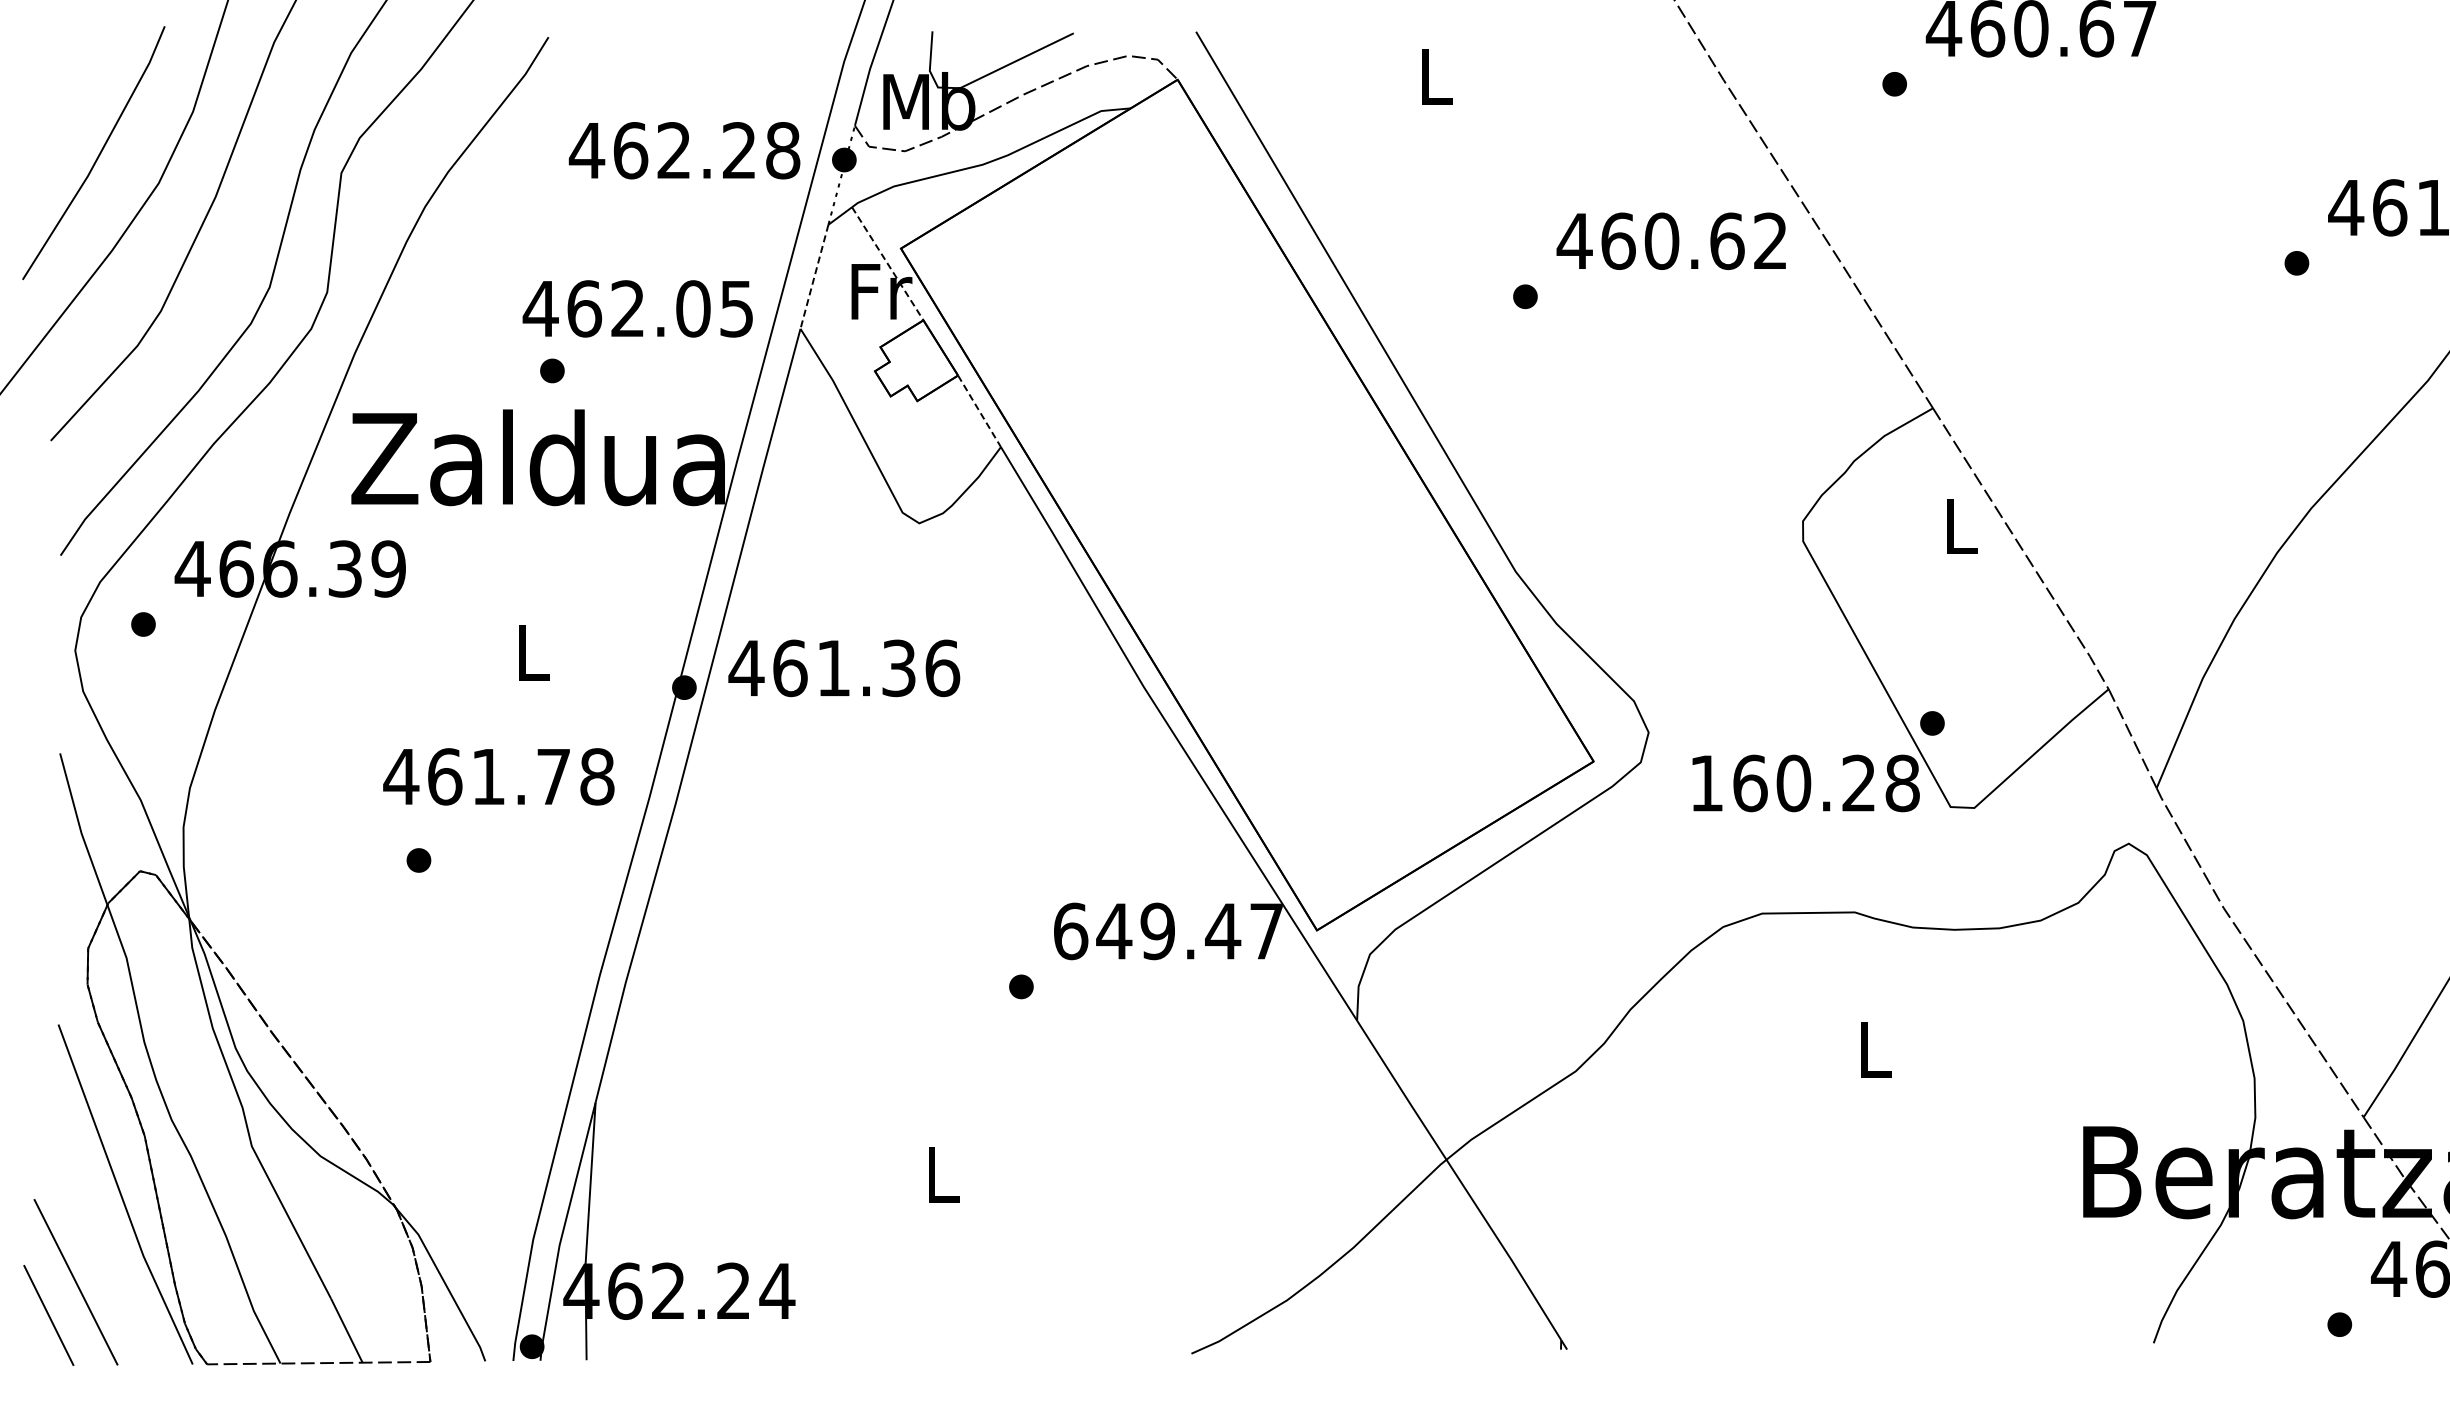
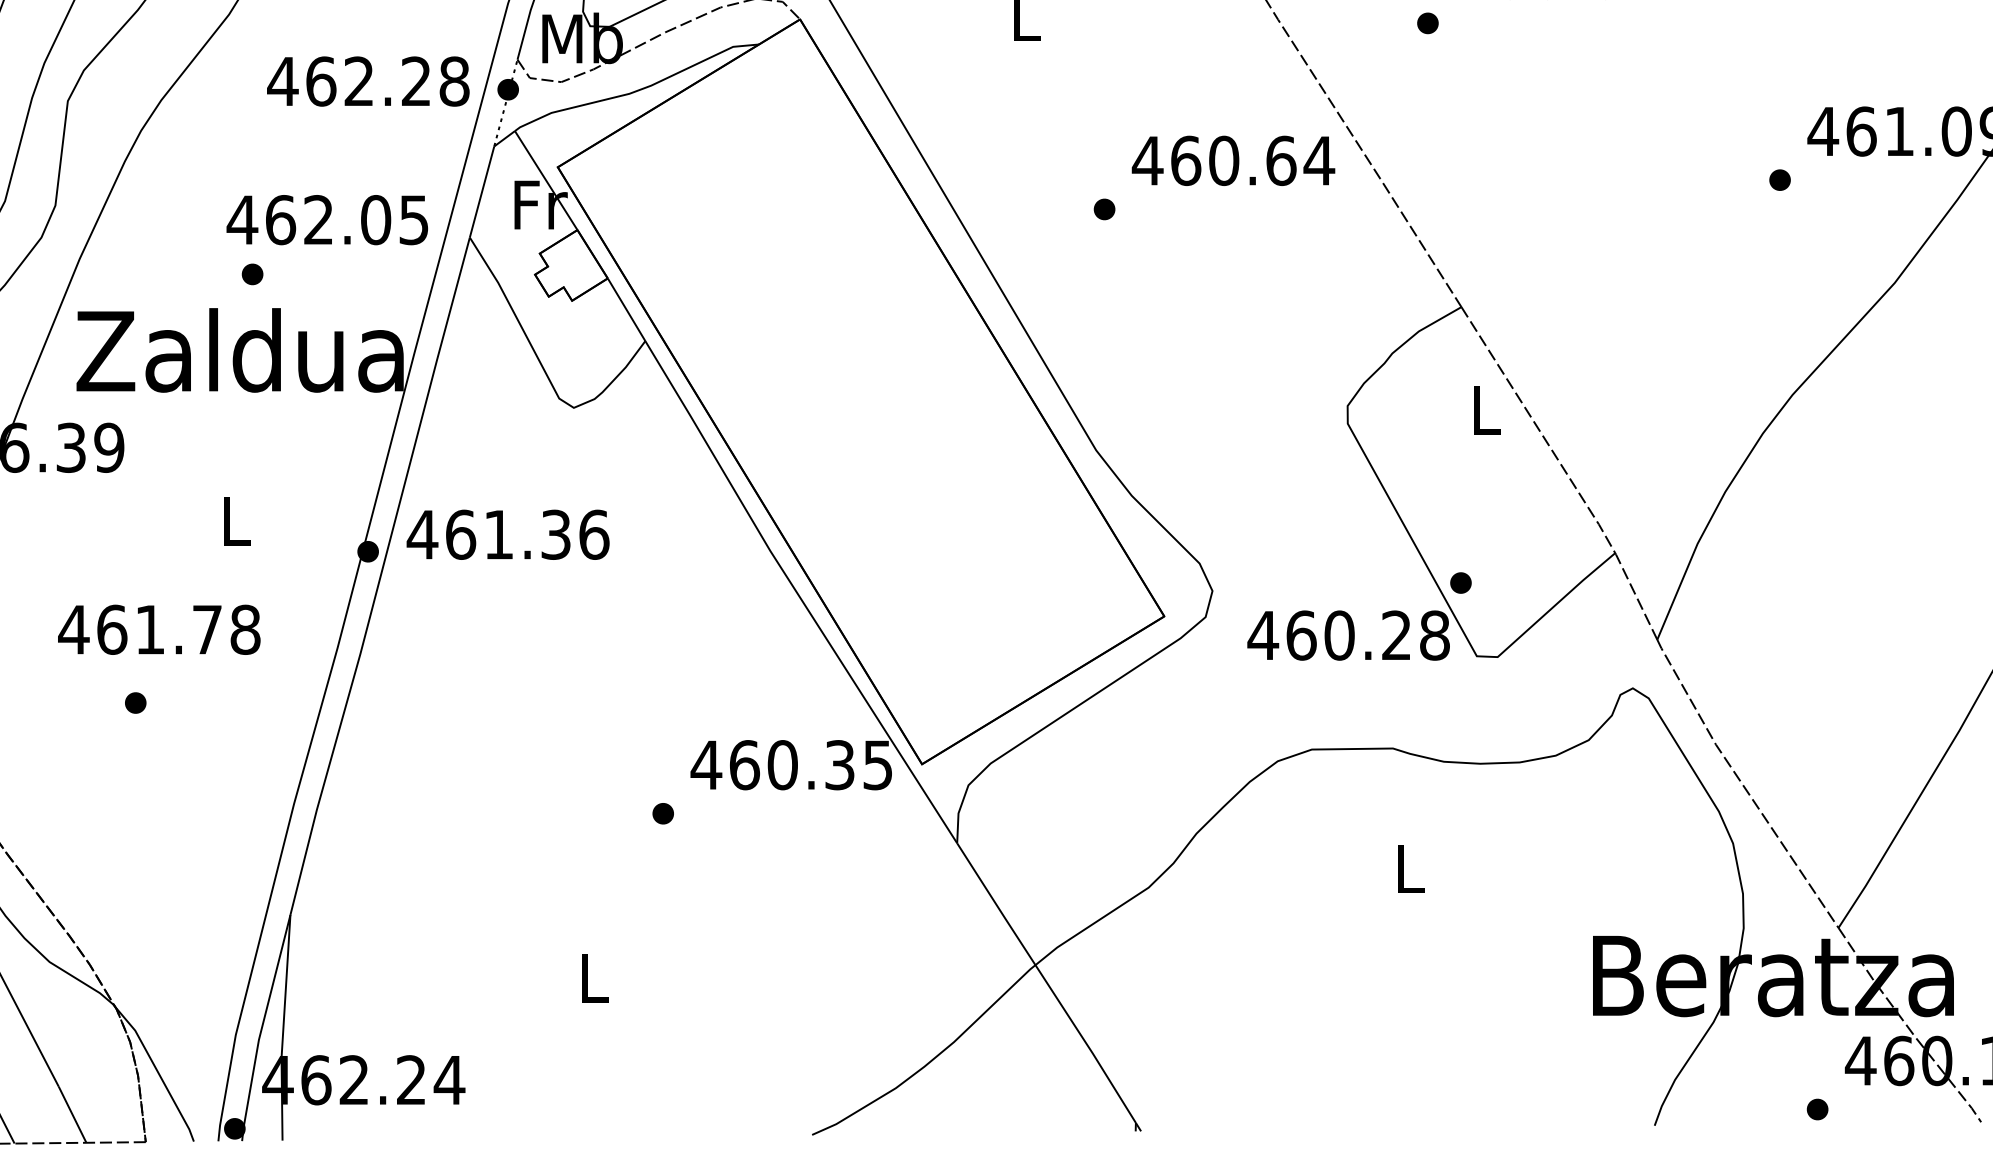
text: (1770, 240) -> (1319, 160), 460.62 -> 460.64
line: (887, 263) -> (546, 180), dashed -> solid
line: (814, 276) -> (482, 191), dashed -> solid
line: (979, 411) -> (626, 309), dashed -> solid
text: (498, 776) -> (158, 629), moved
text: (1706, 783) -> (1263, 635), 160.28 -> 460.28
text: (1167, 931) -> (791, 765), 649.47 -> 460.35

